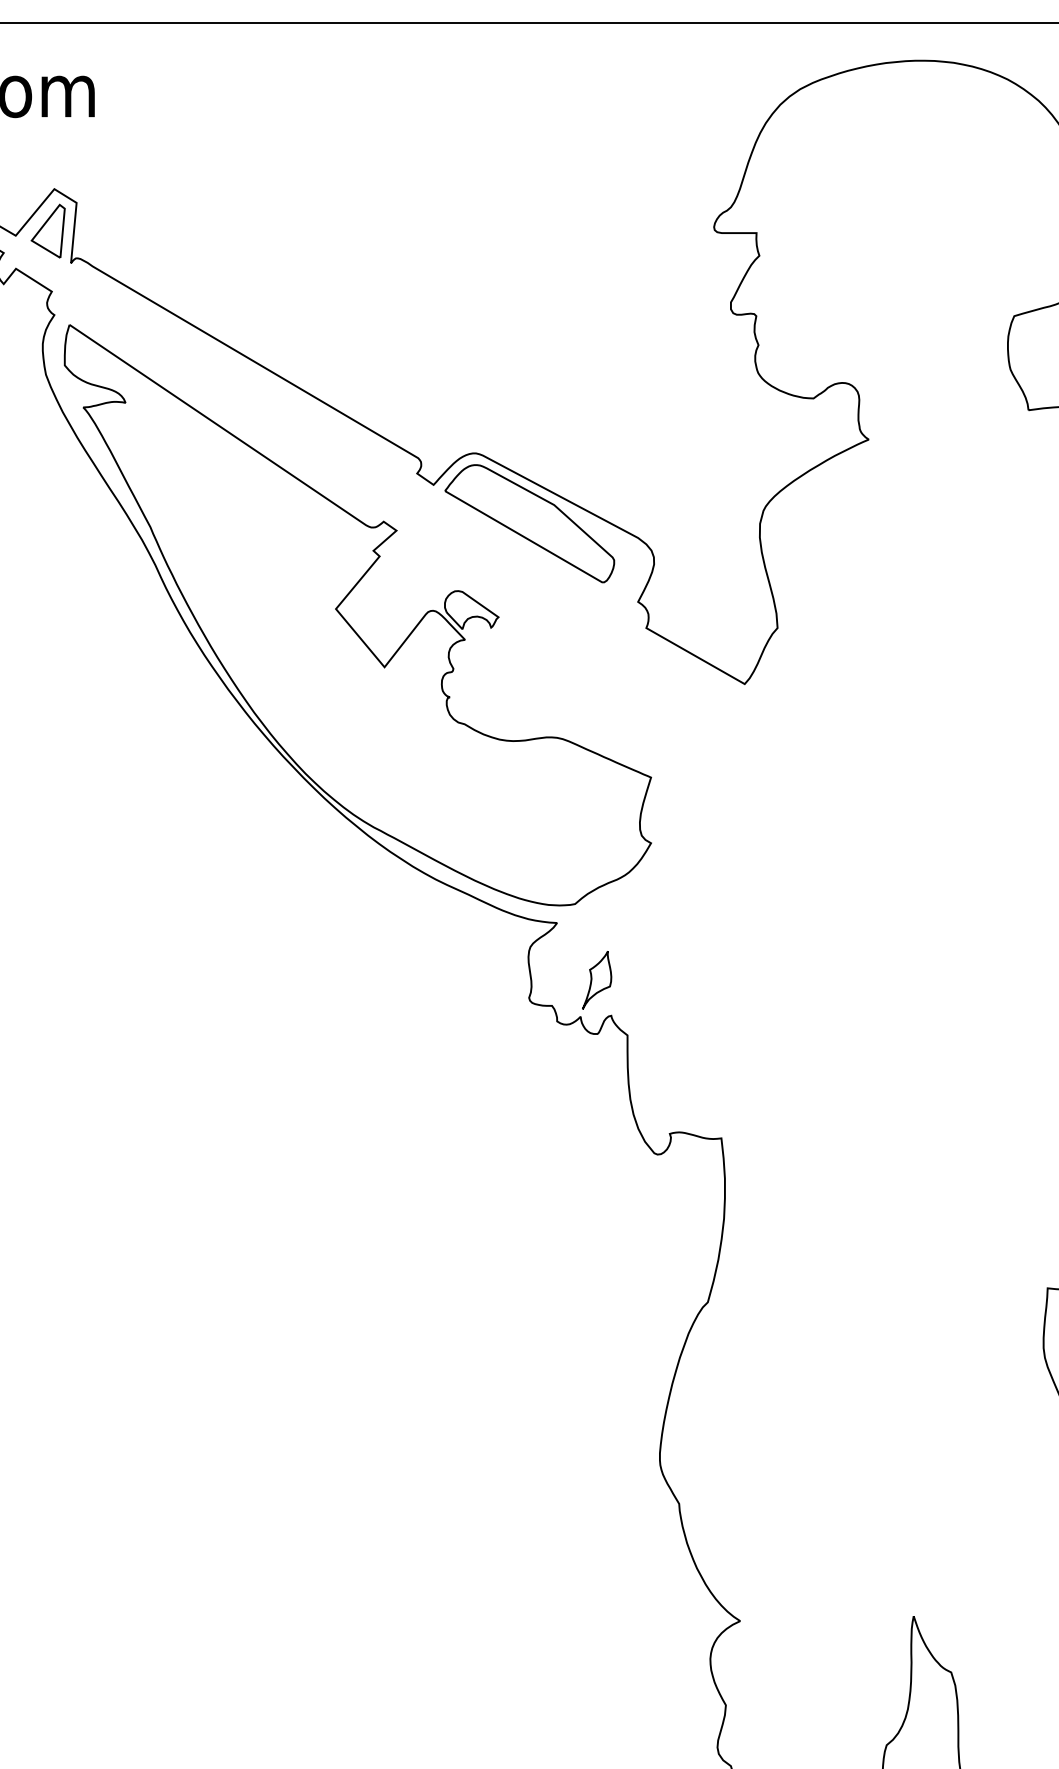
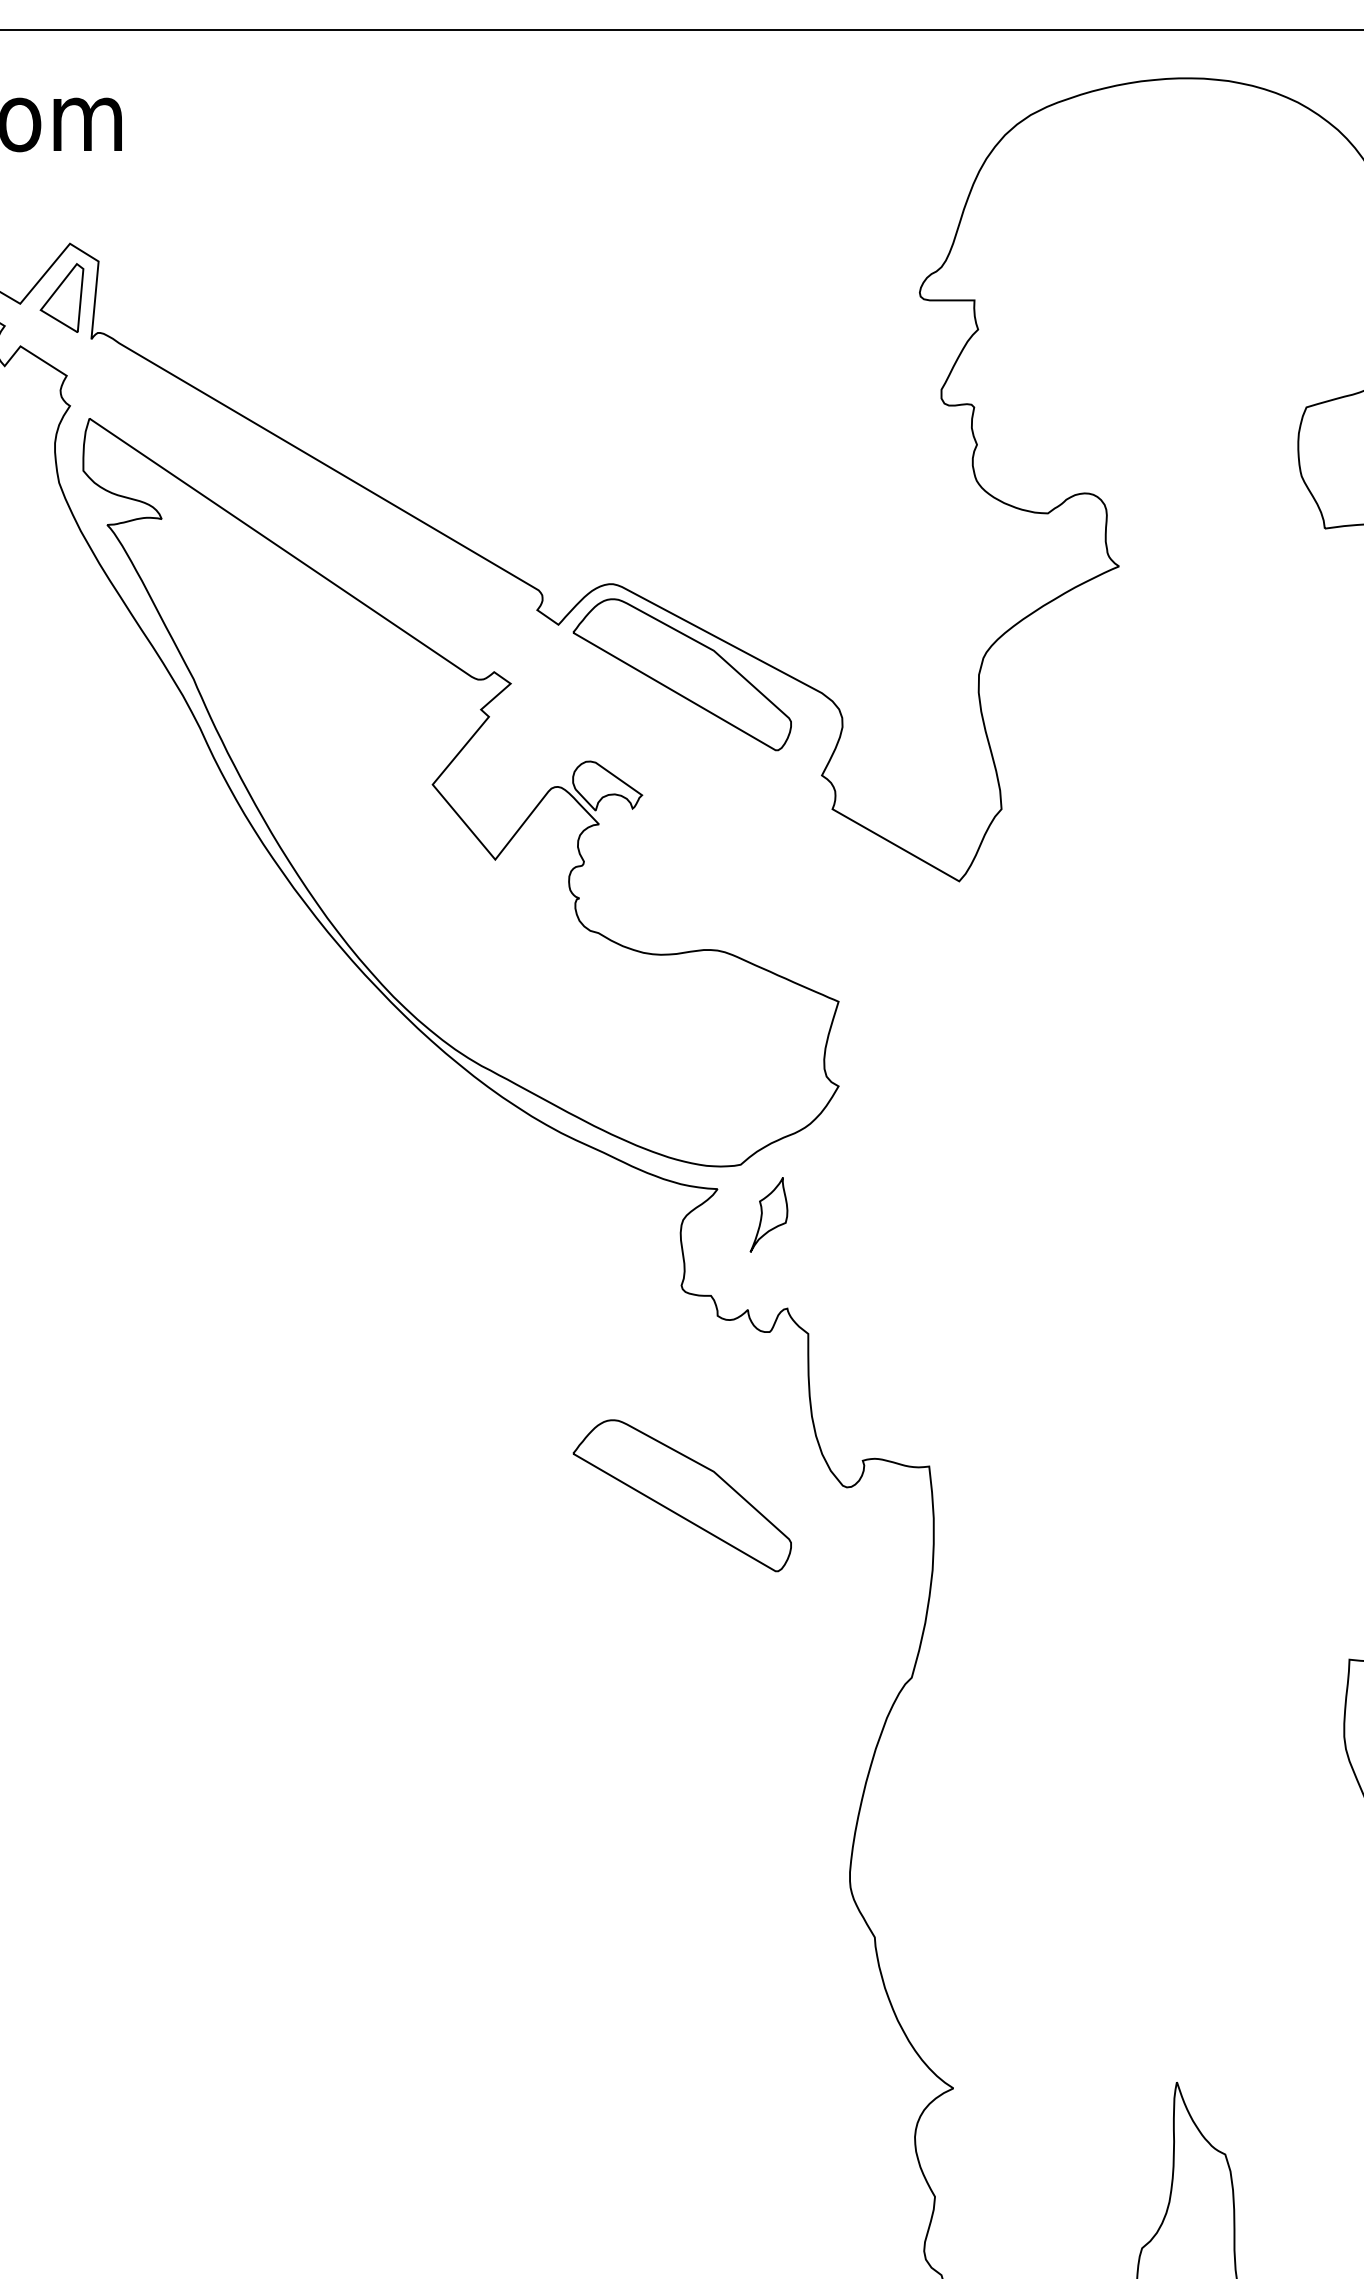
part: (596, 979) -> (768, 1214), moved
part: (529, 1160) -> (681, 1495), added

